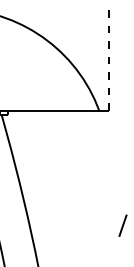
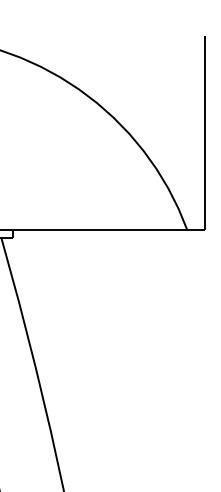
line: (108, 59) -> (204, 132), dashed -> solid

